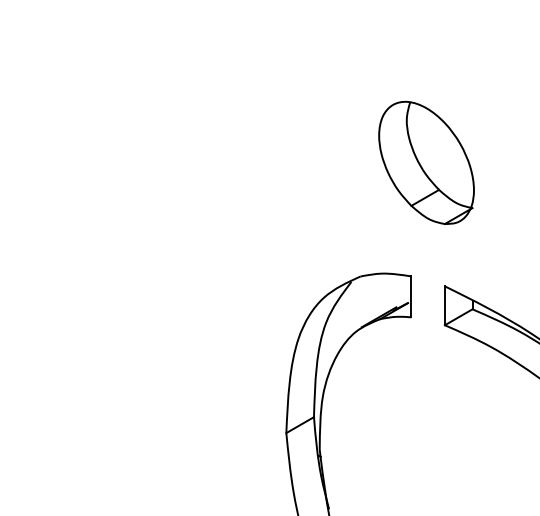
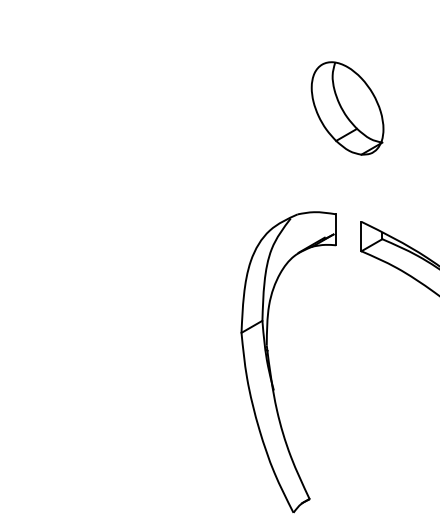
part: (426, 162) -> (347, 108), moved

